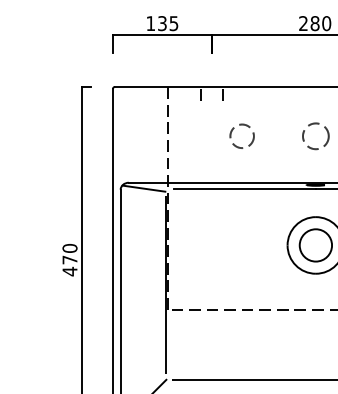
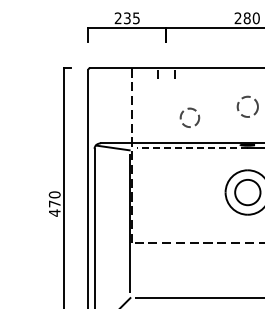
text: (149, 22) -> (117, 17), 135 -> 235
circle: (241, 135) -> (189, 117), moved
line: (245, 189) -> (192, 148), solid -> dashed

